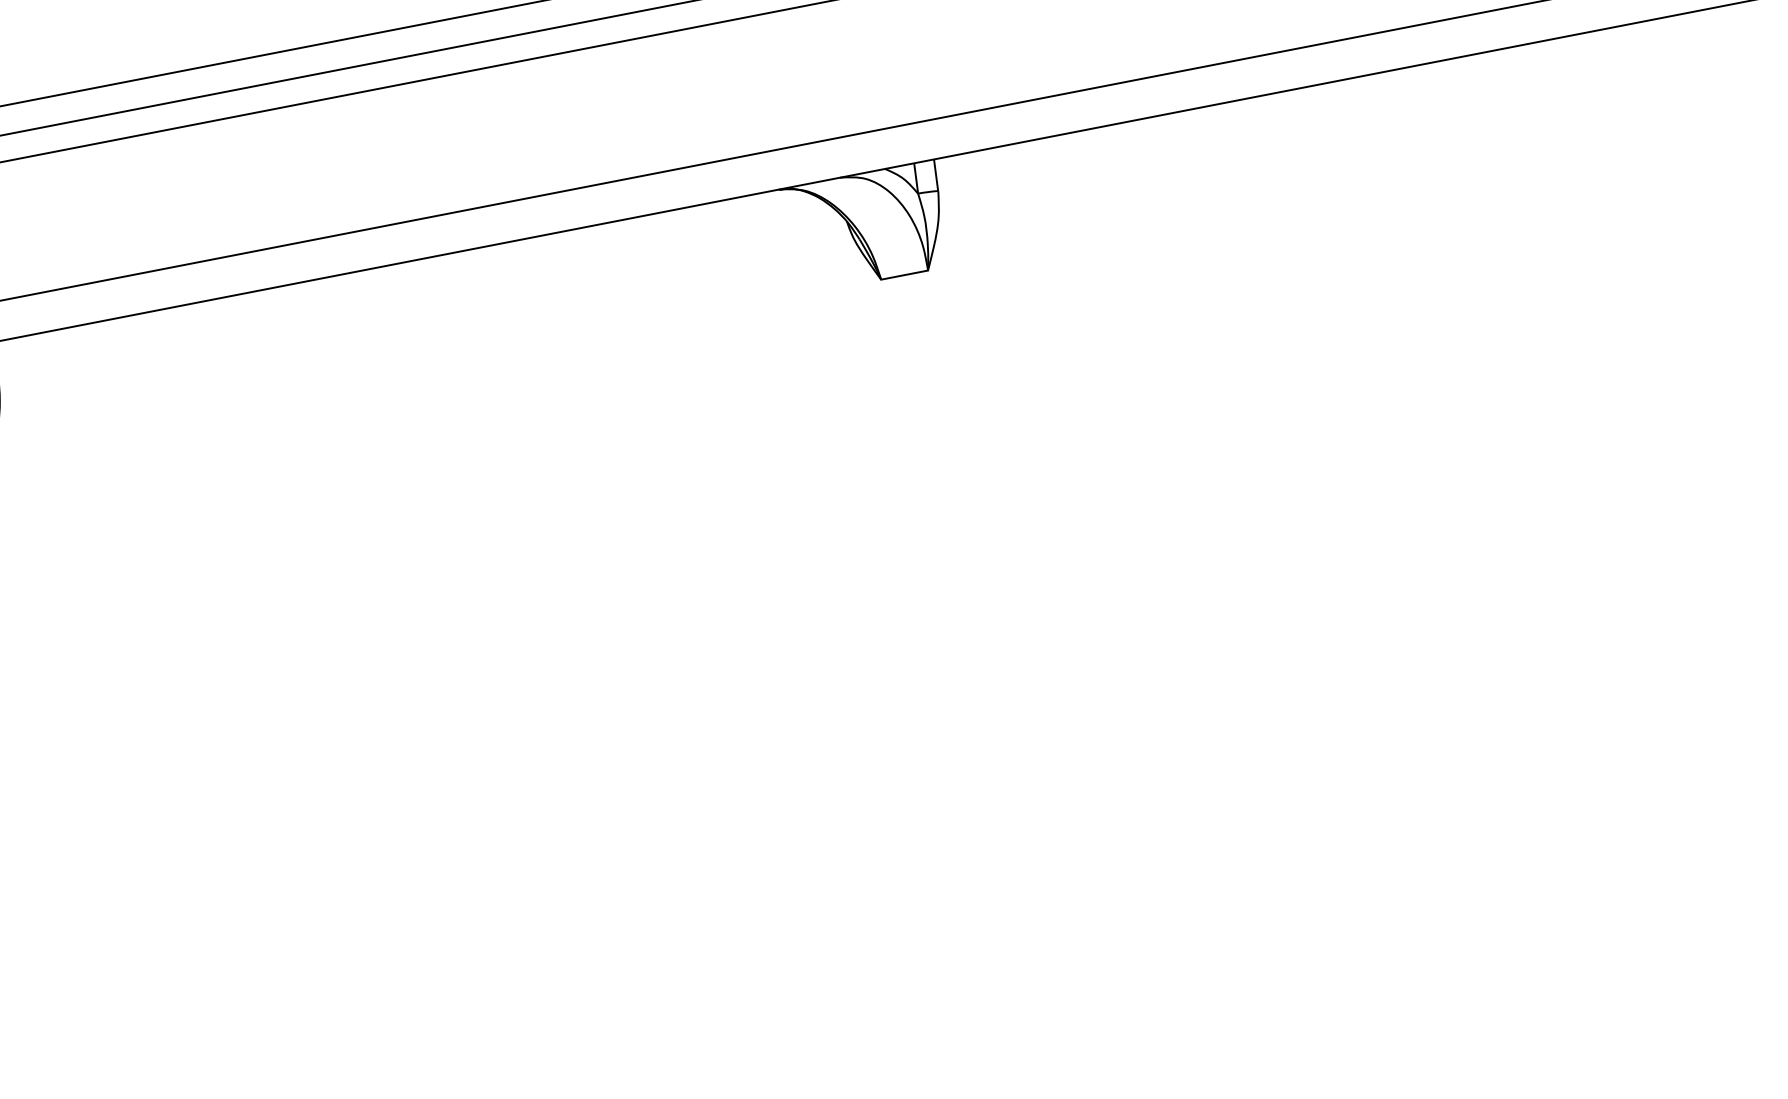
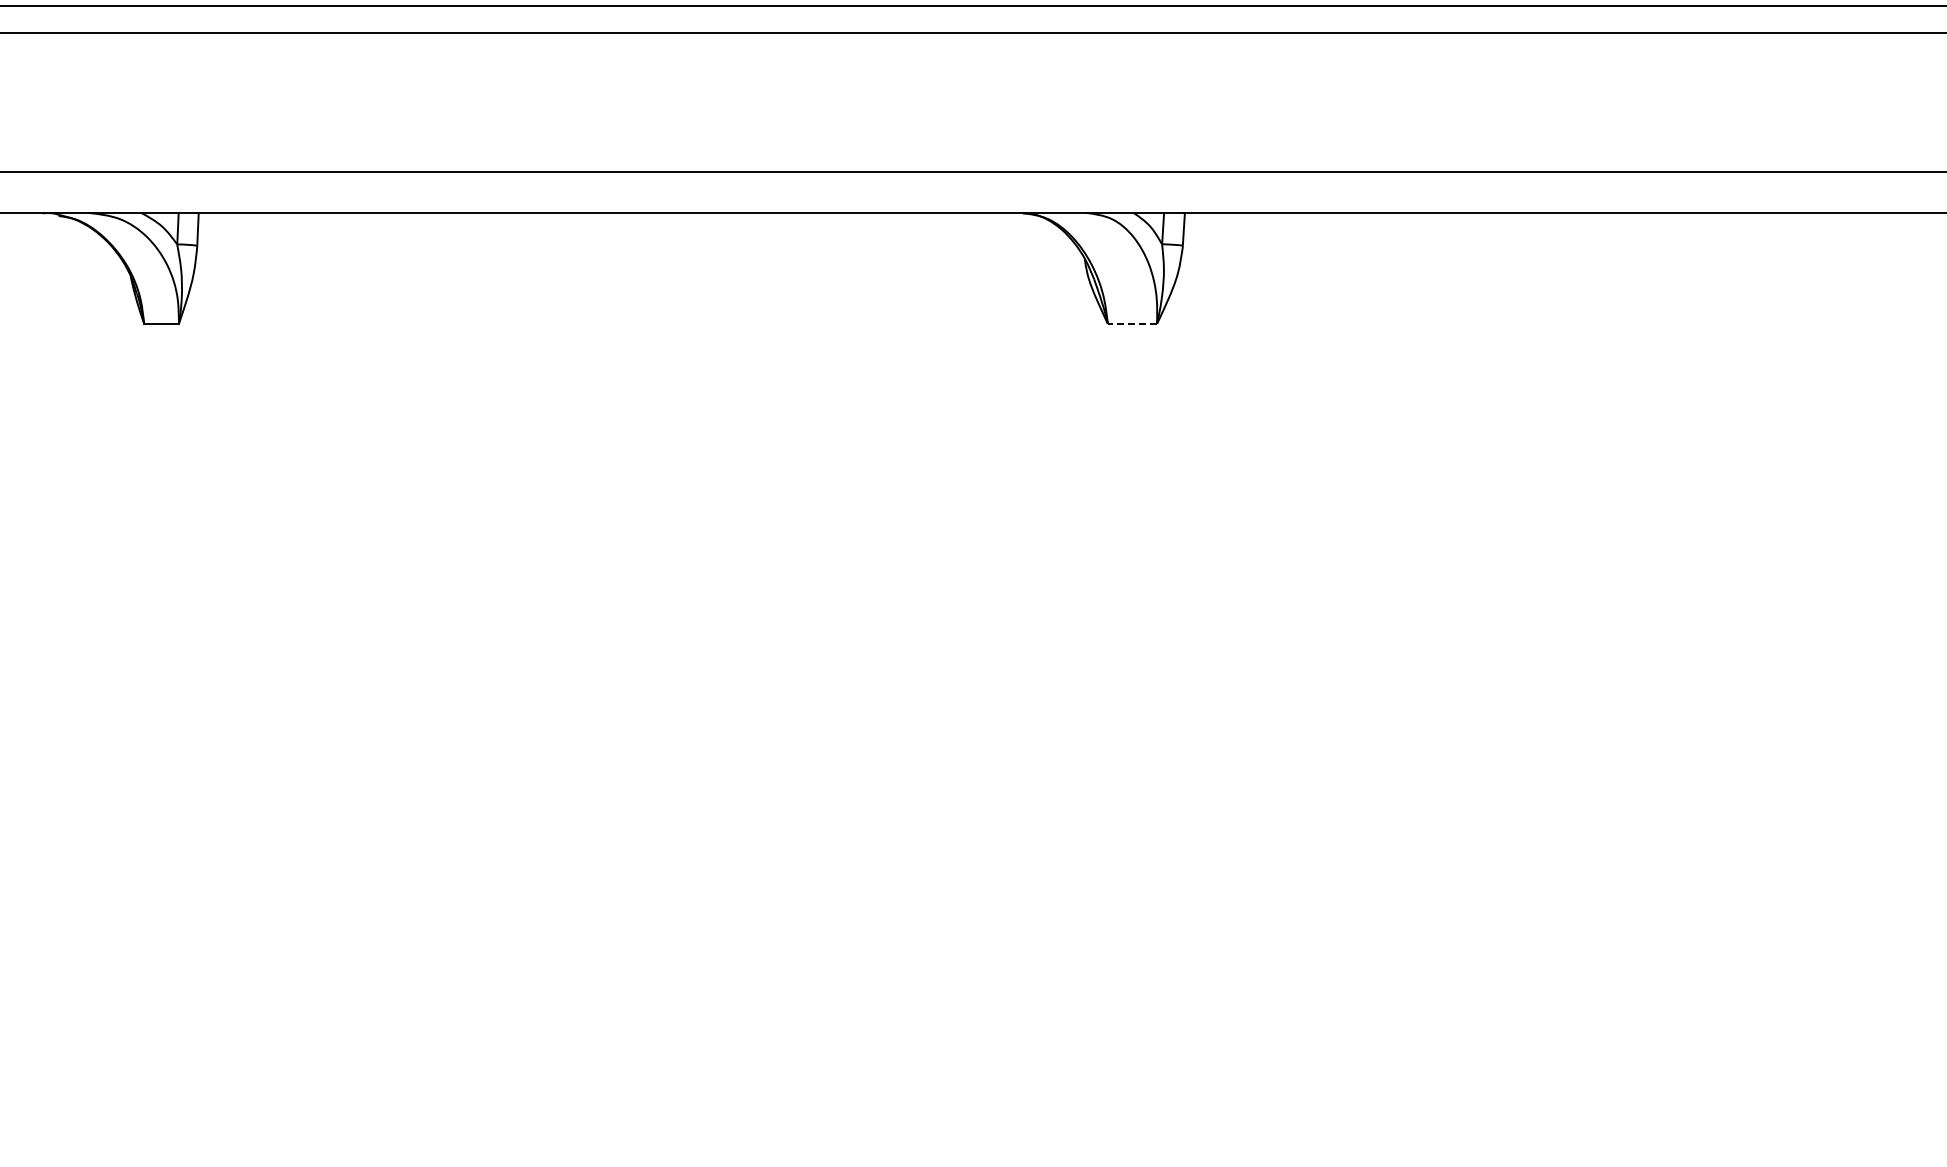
line: (904, 274) -> (1132, 323), solid -> dashed

